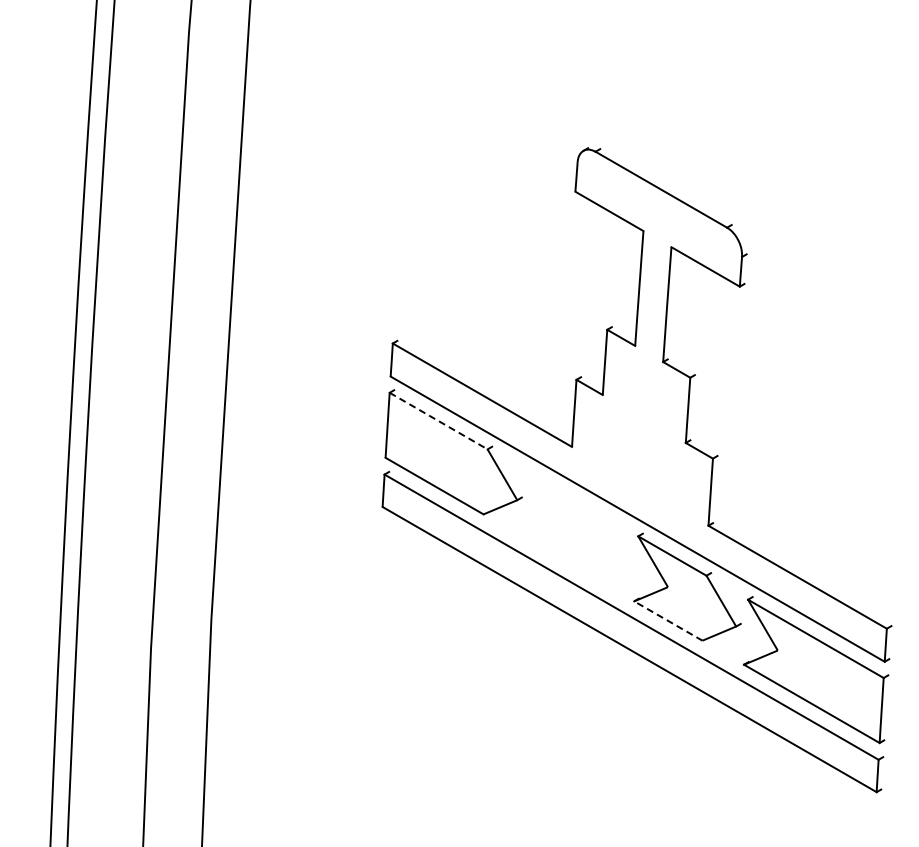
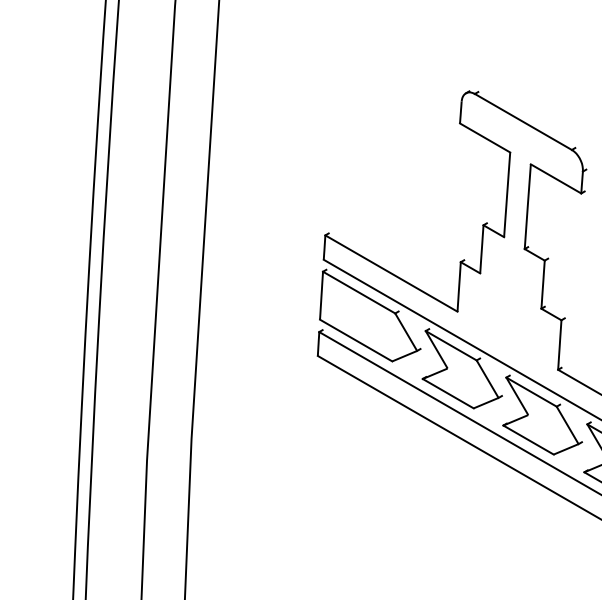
line: (438, 421) -> (359, 292), dashed -> solid
part: (578, 524) -> (462, 368), added
line: (667, 620) -> (527, 439), dashed -> solid

